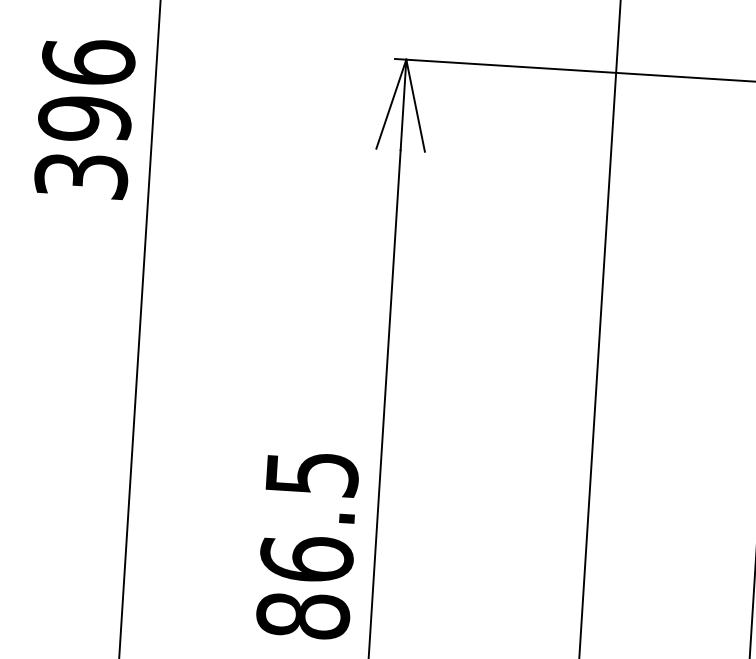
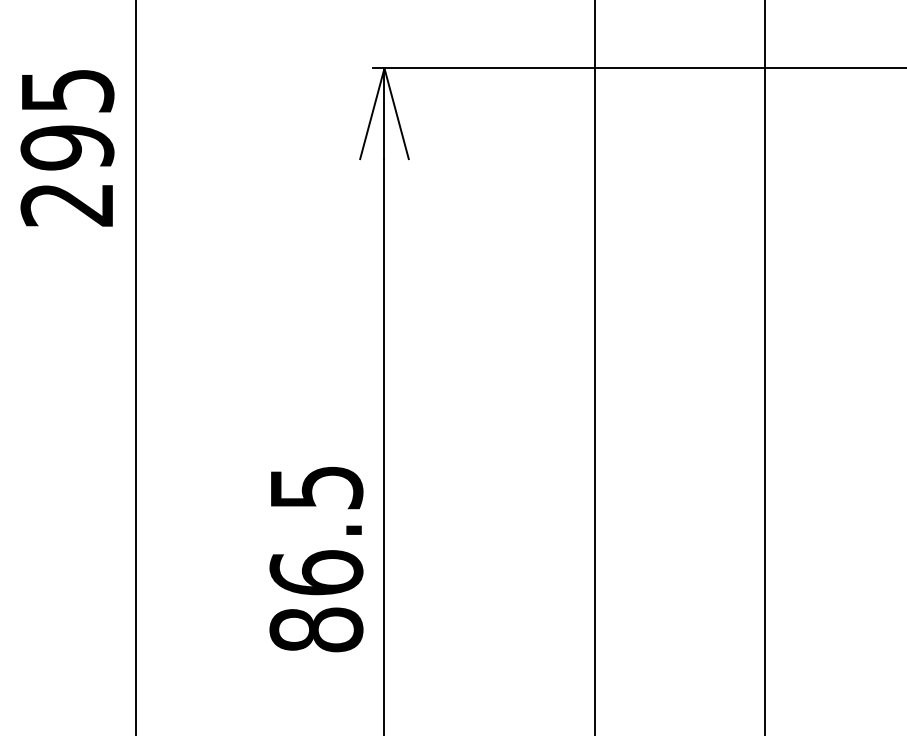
text: (85, 118) -> (67, 147), 396 -> 295

